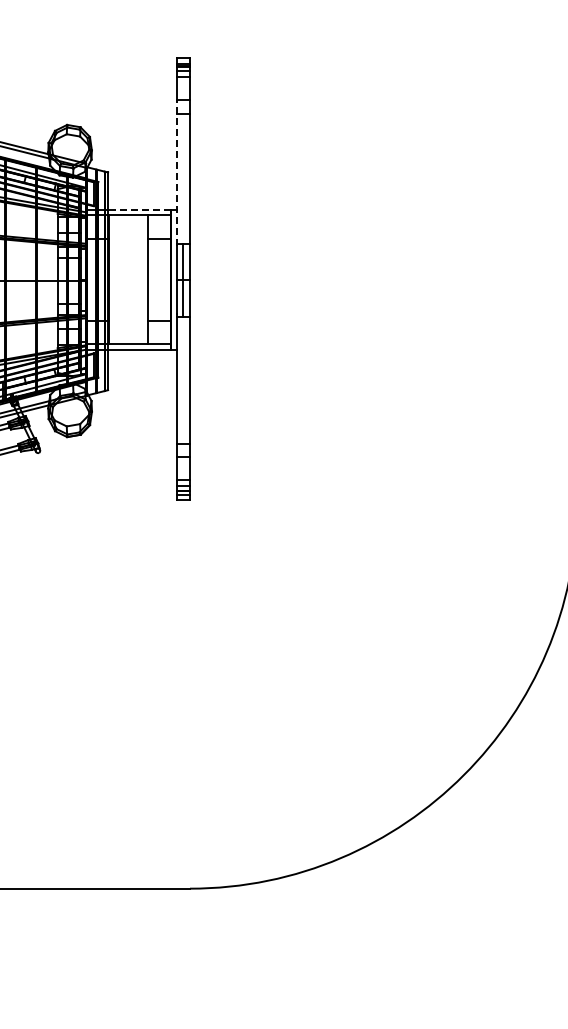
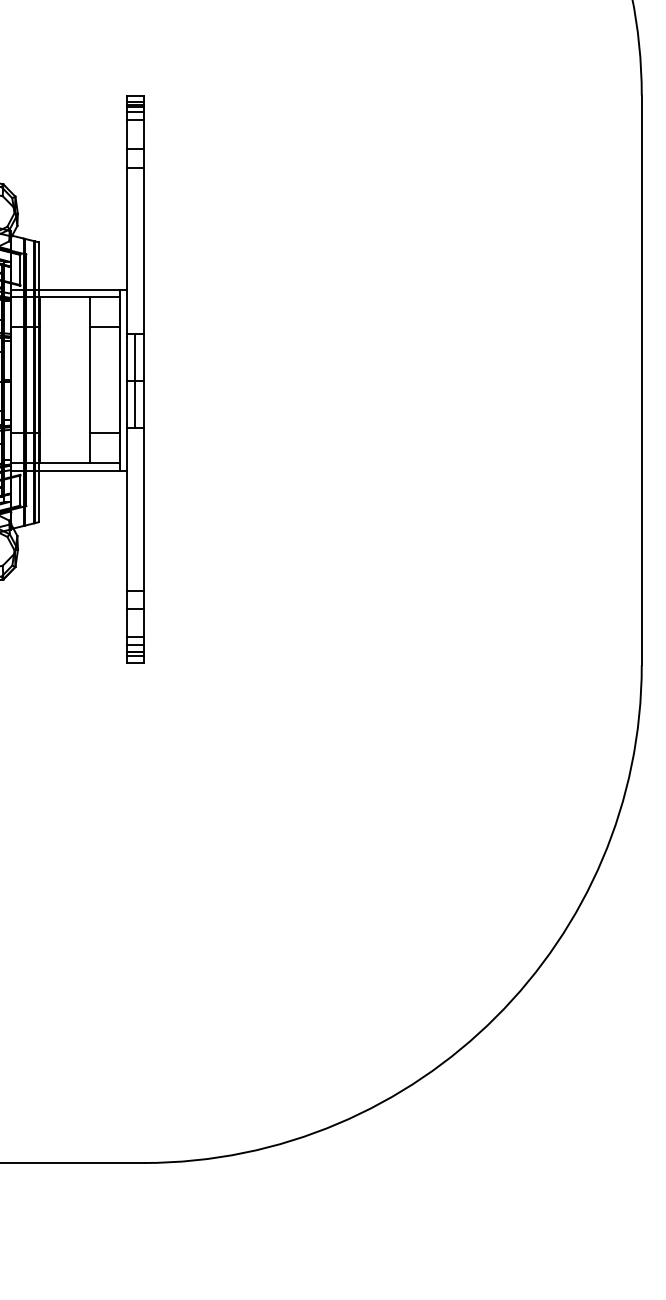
line: (177, 172) -> (127, 242), dashed -> solid
line: (139, 209) -> (79, 289), dashed -> solid

